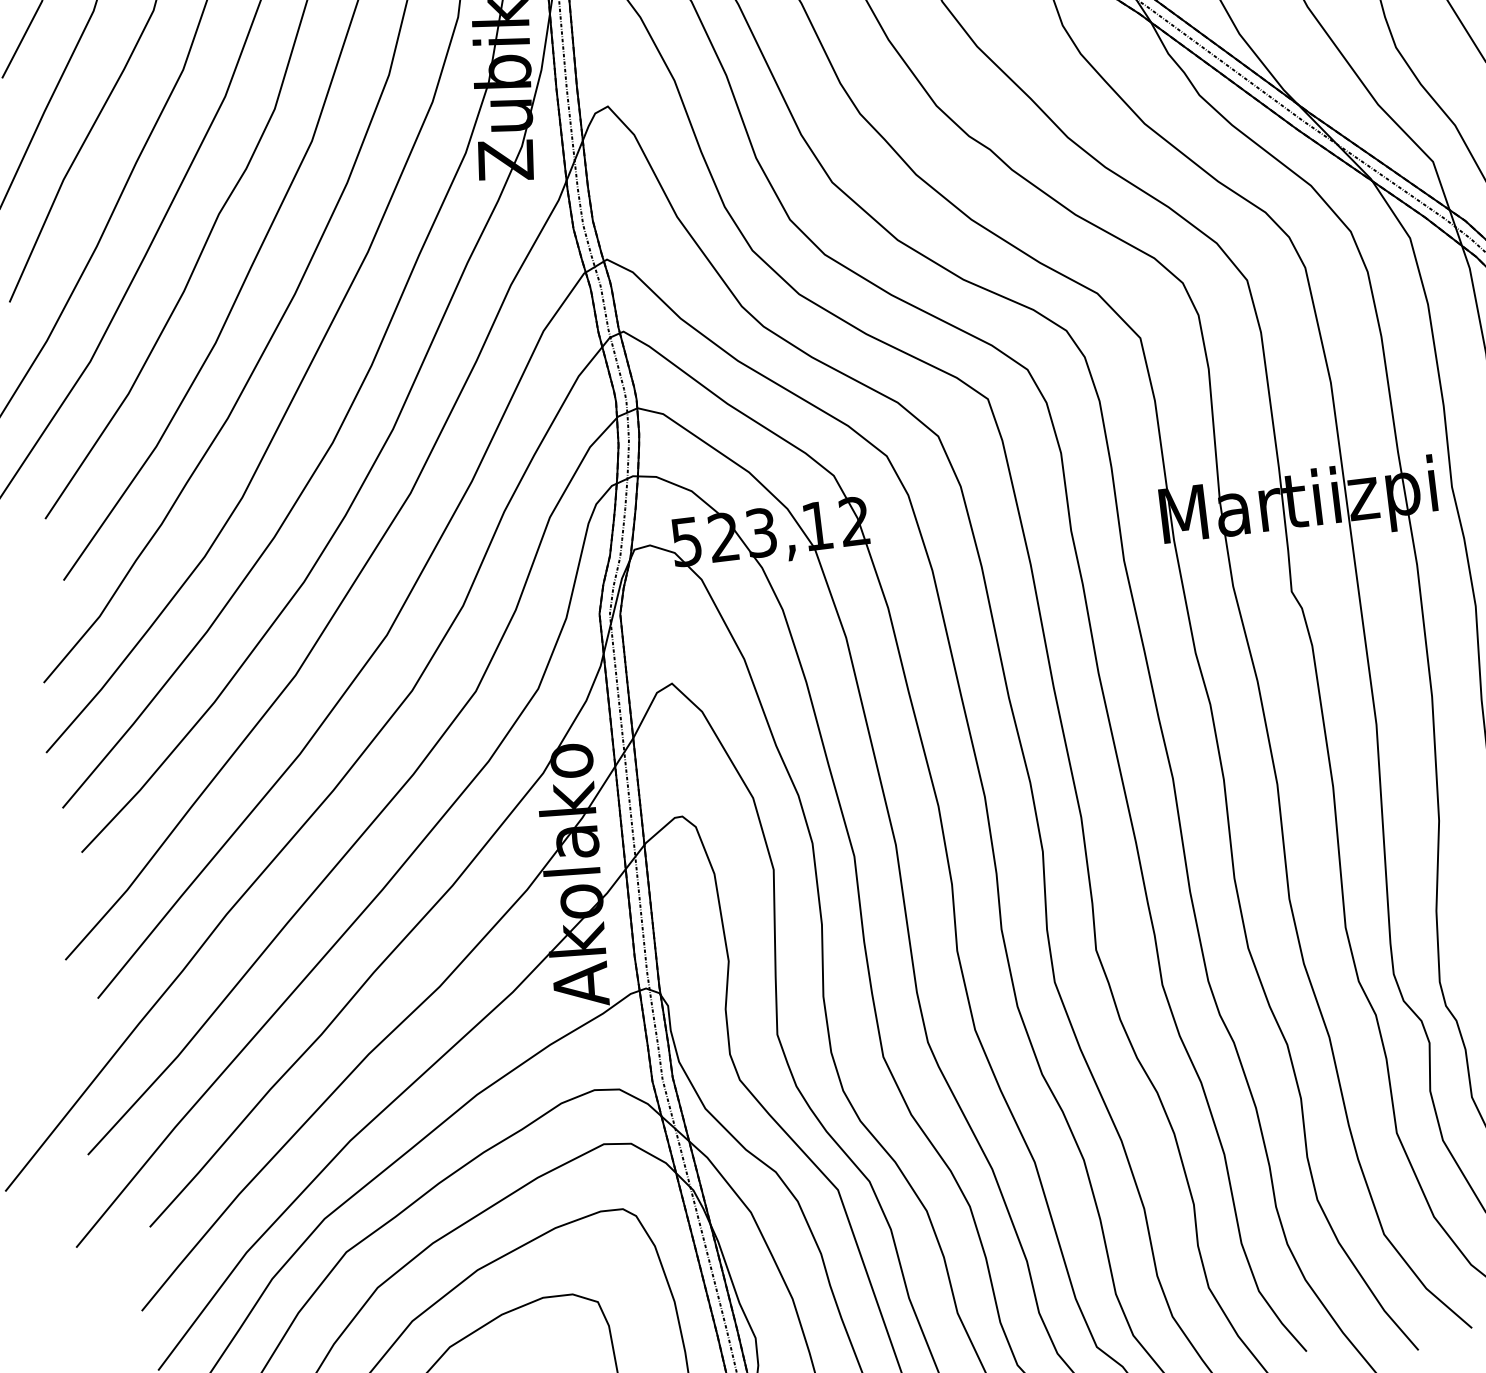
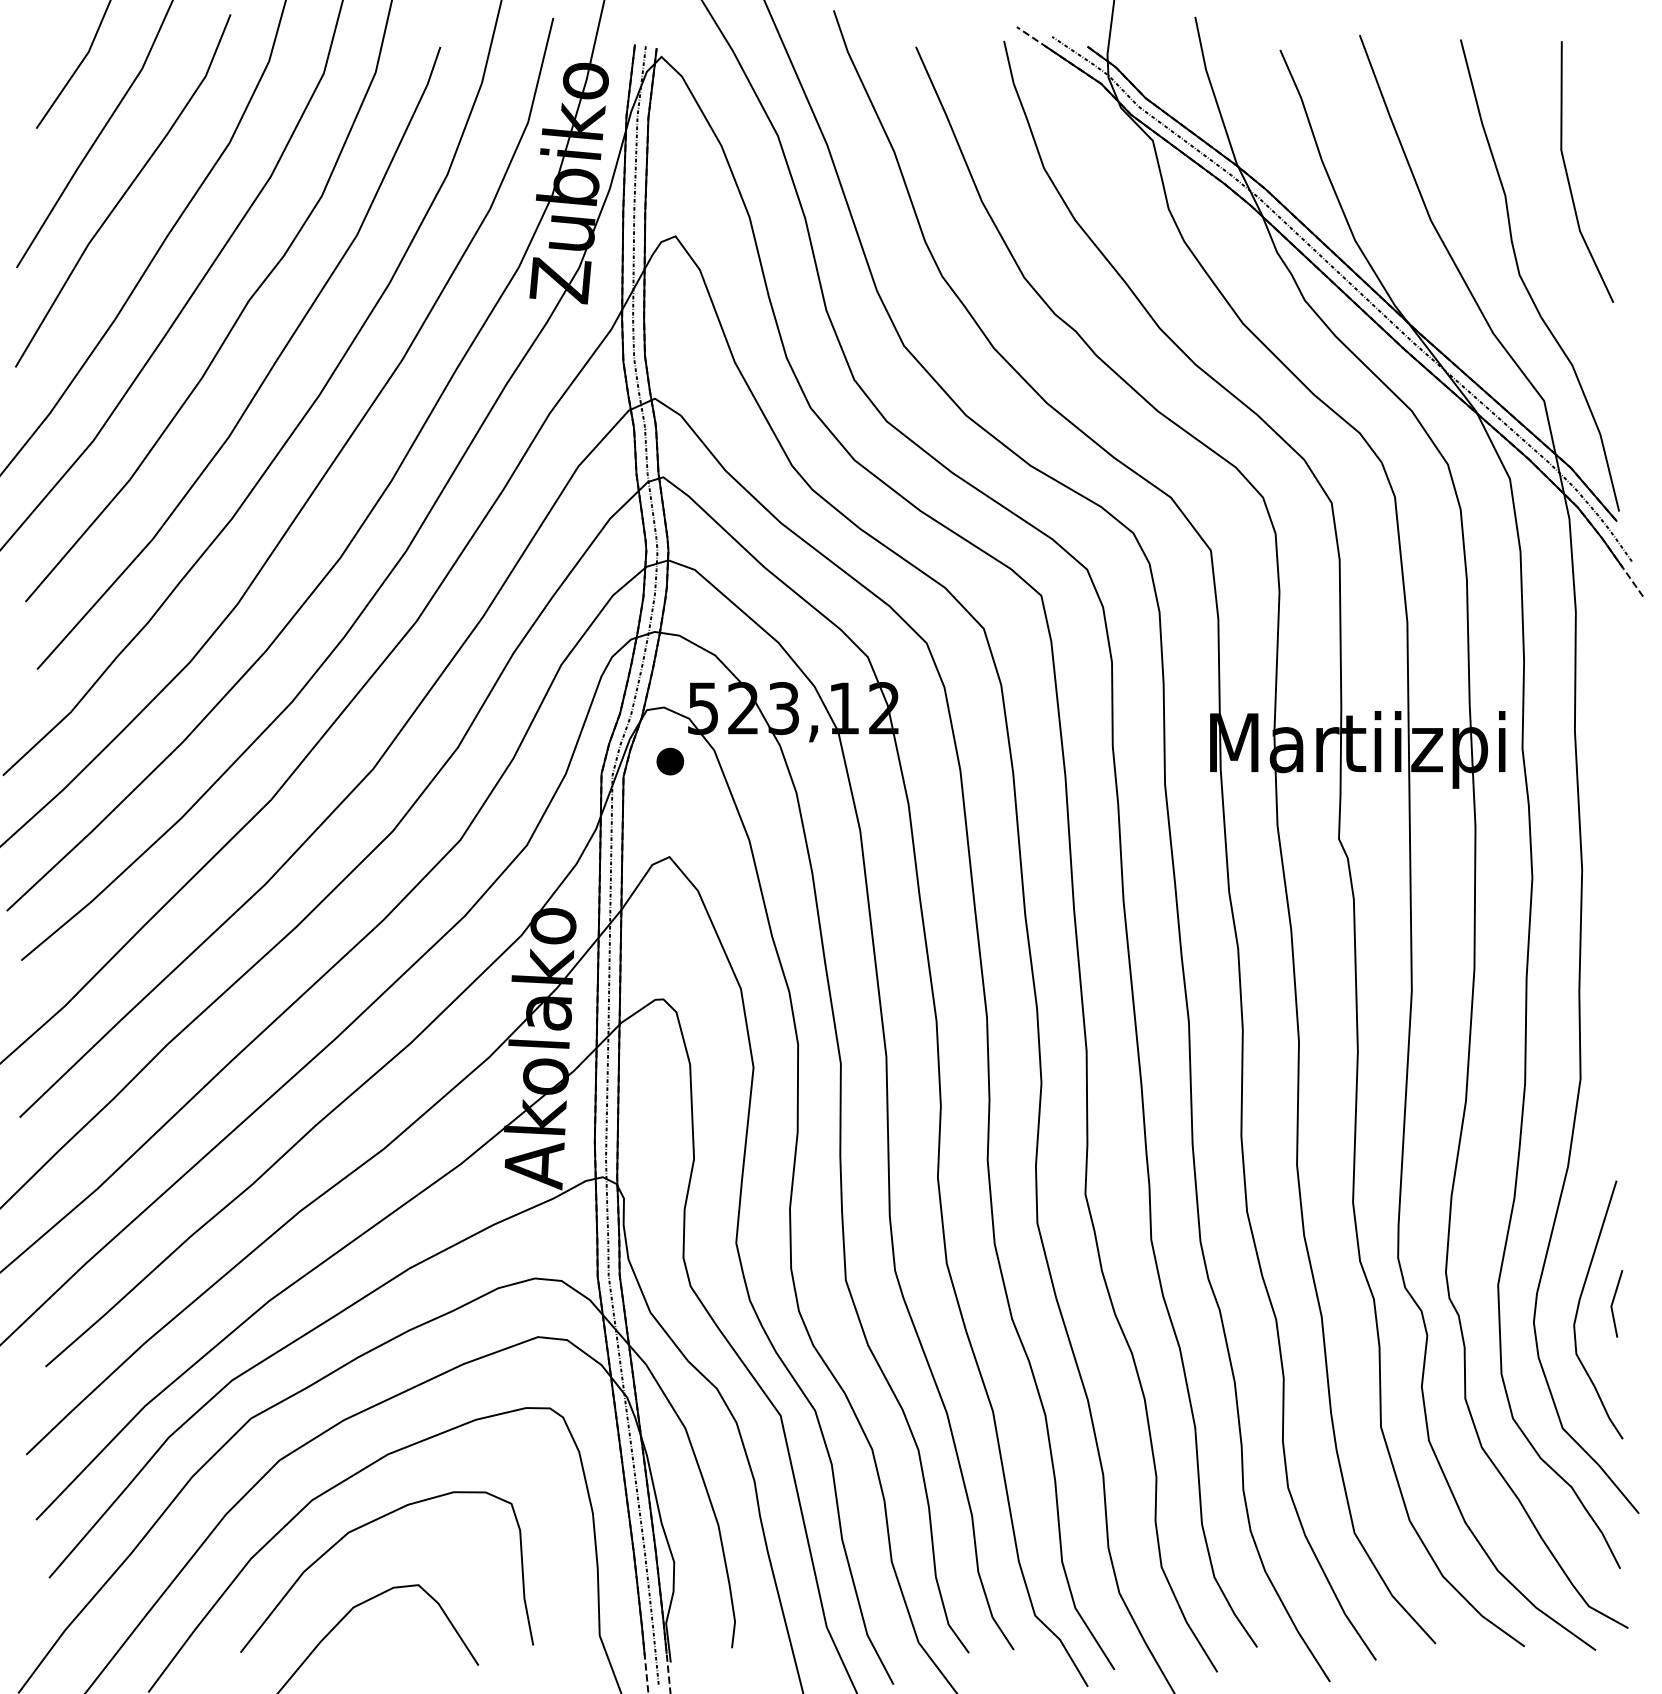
part: (662, 594) -> (670, 761), added

